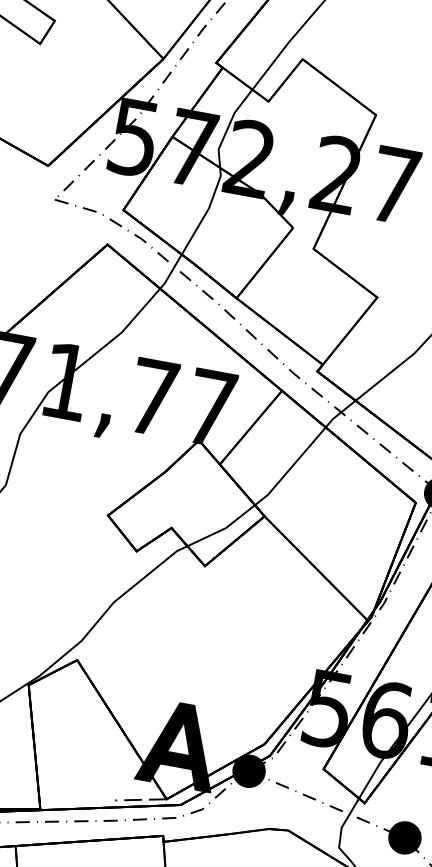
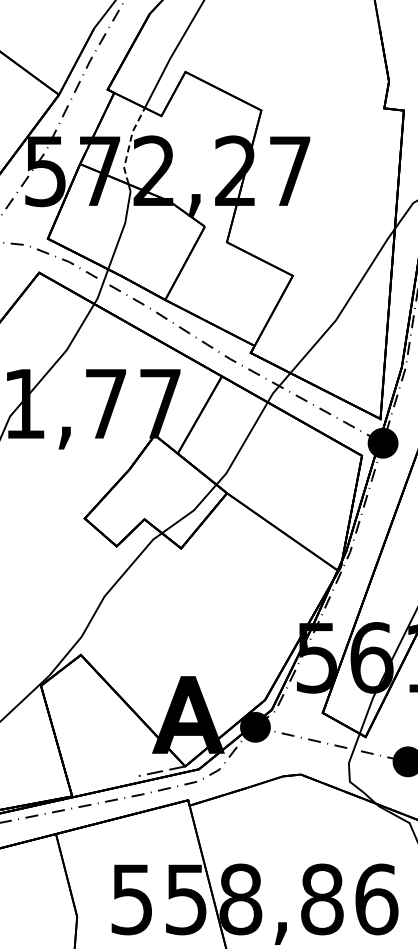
line: (228, 126) -> (129, 145), solid -> dashed

